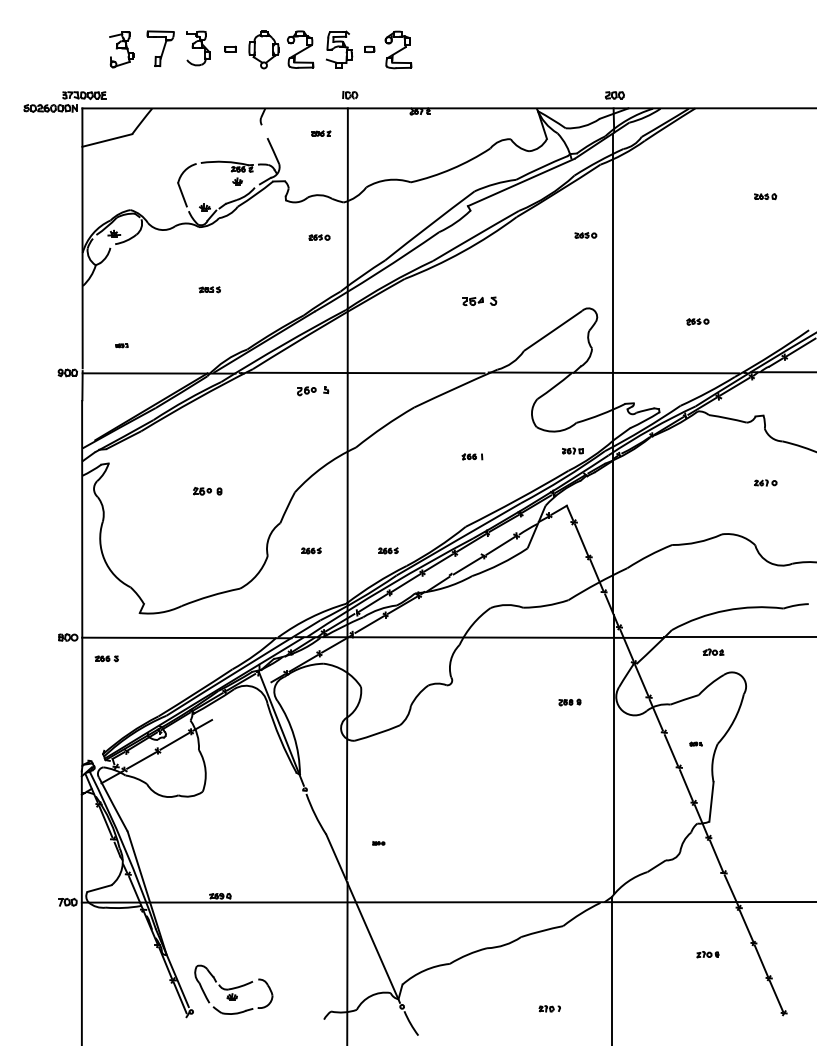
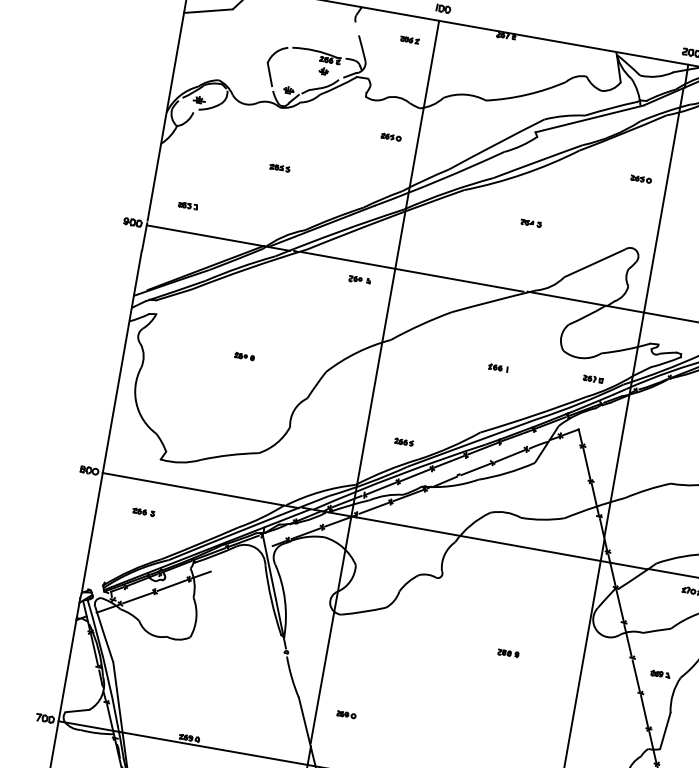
part: (480, 300) -> (531, 222), size x0.62
part: (121, 345) -> (187, 205), size x1.67
part: (312, 391) -> (359, 280), size x0.71
part: (207, 491) -> (244, 356), size x0.71
part: (311, 550) -> (332, 429), removed
part: (106, 658) -> (143, 511), moved
part: (569, 702) -> (507, 653), moved
part: (695, 743) -> (660, 673), size x1.67
part: (378, 843) -> (346, 714), size x1.67

